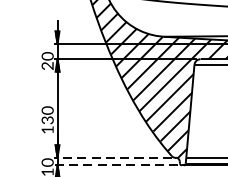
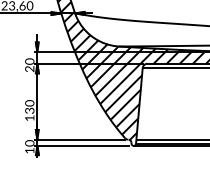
line: (113, 157) -> (80, 139), dashed -> solid
line: (116, 165) -> (82, 145), dashed -> solid

